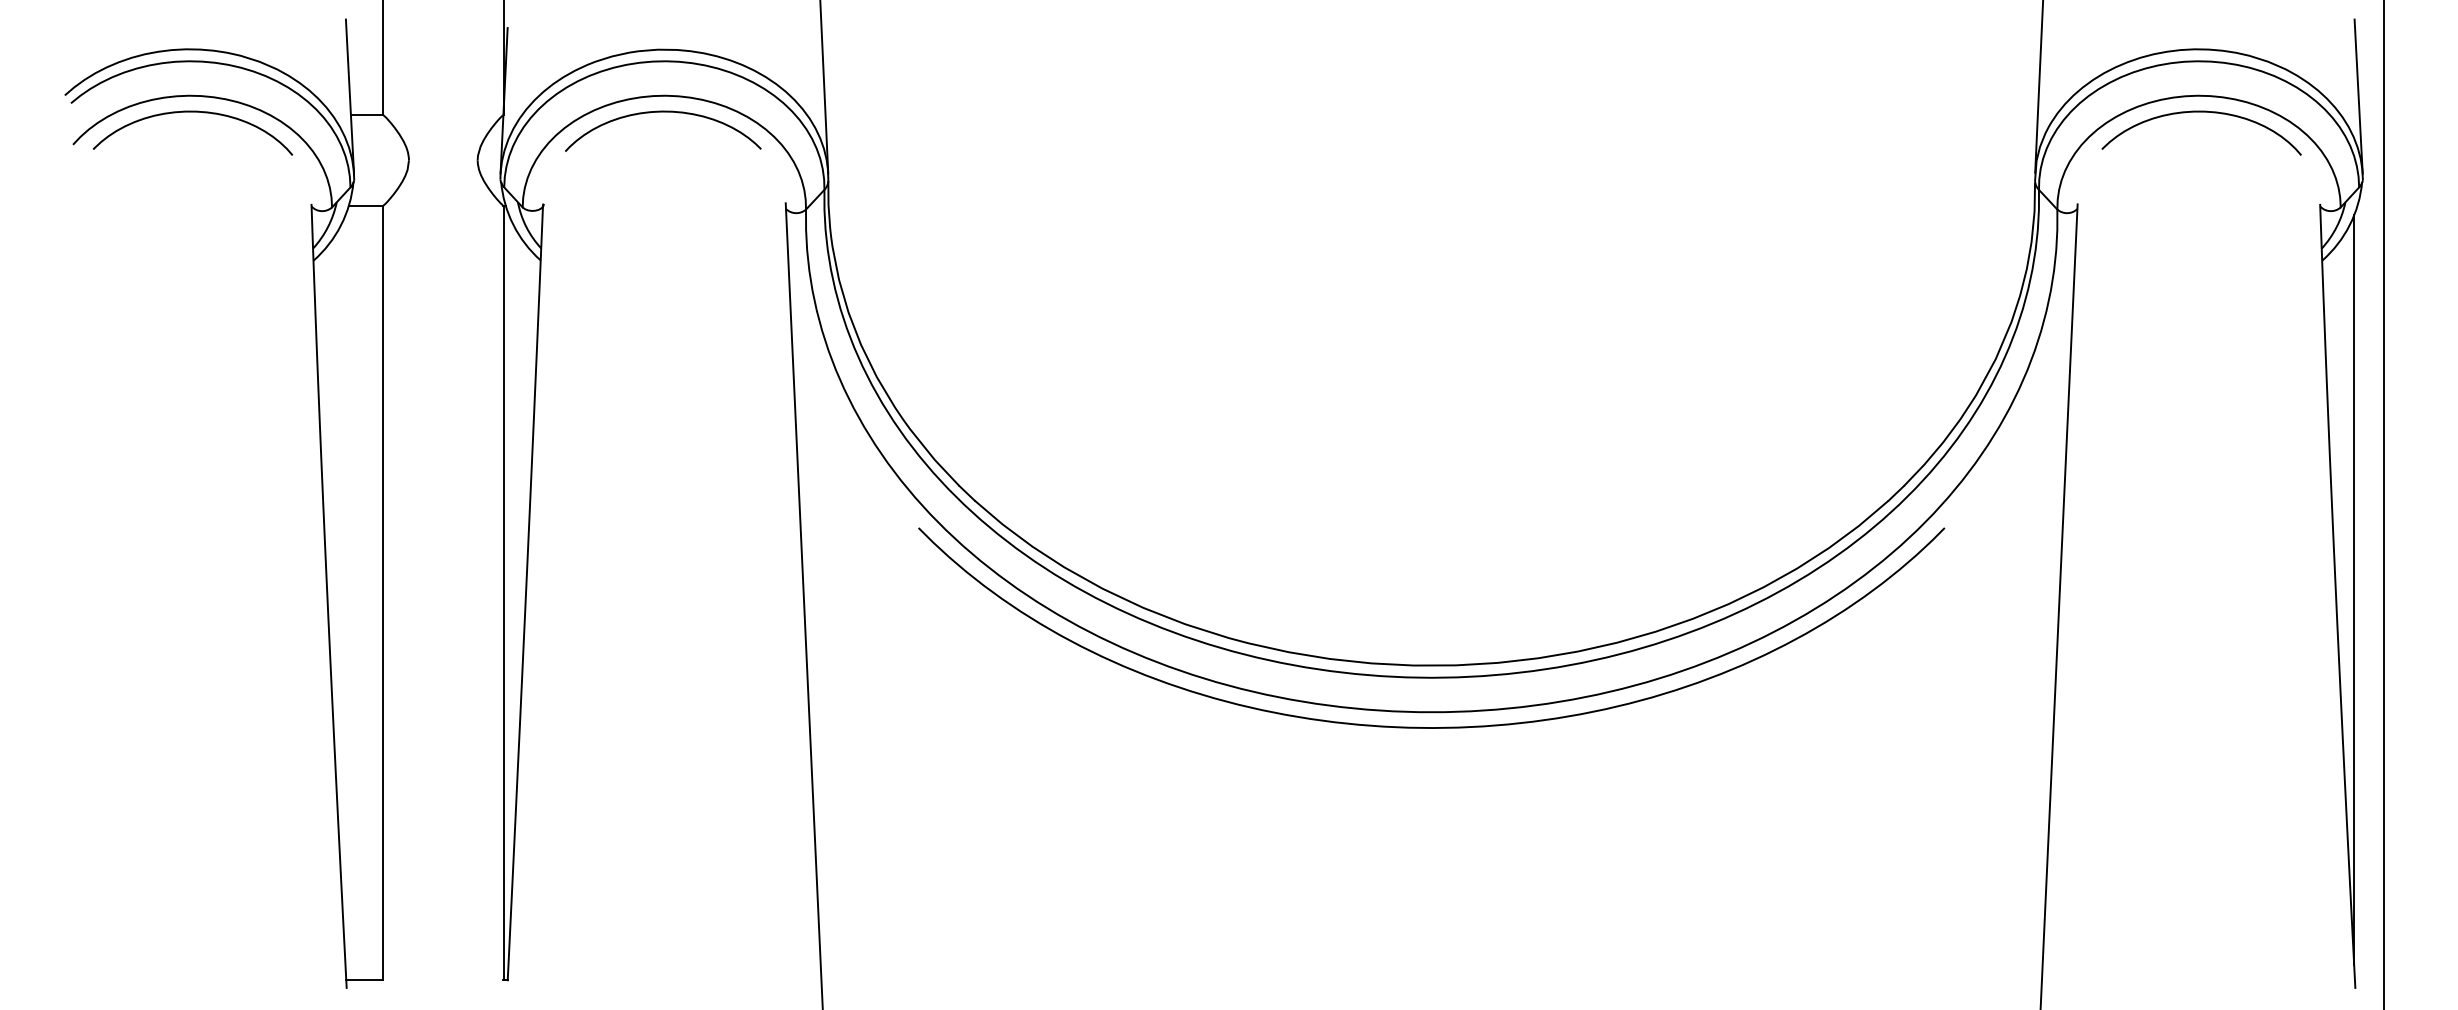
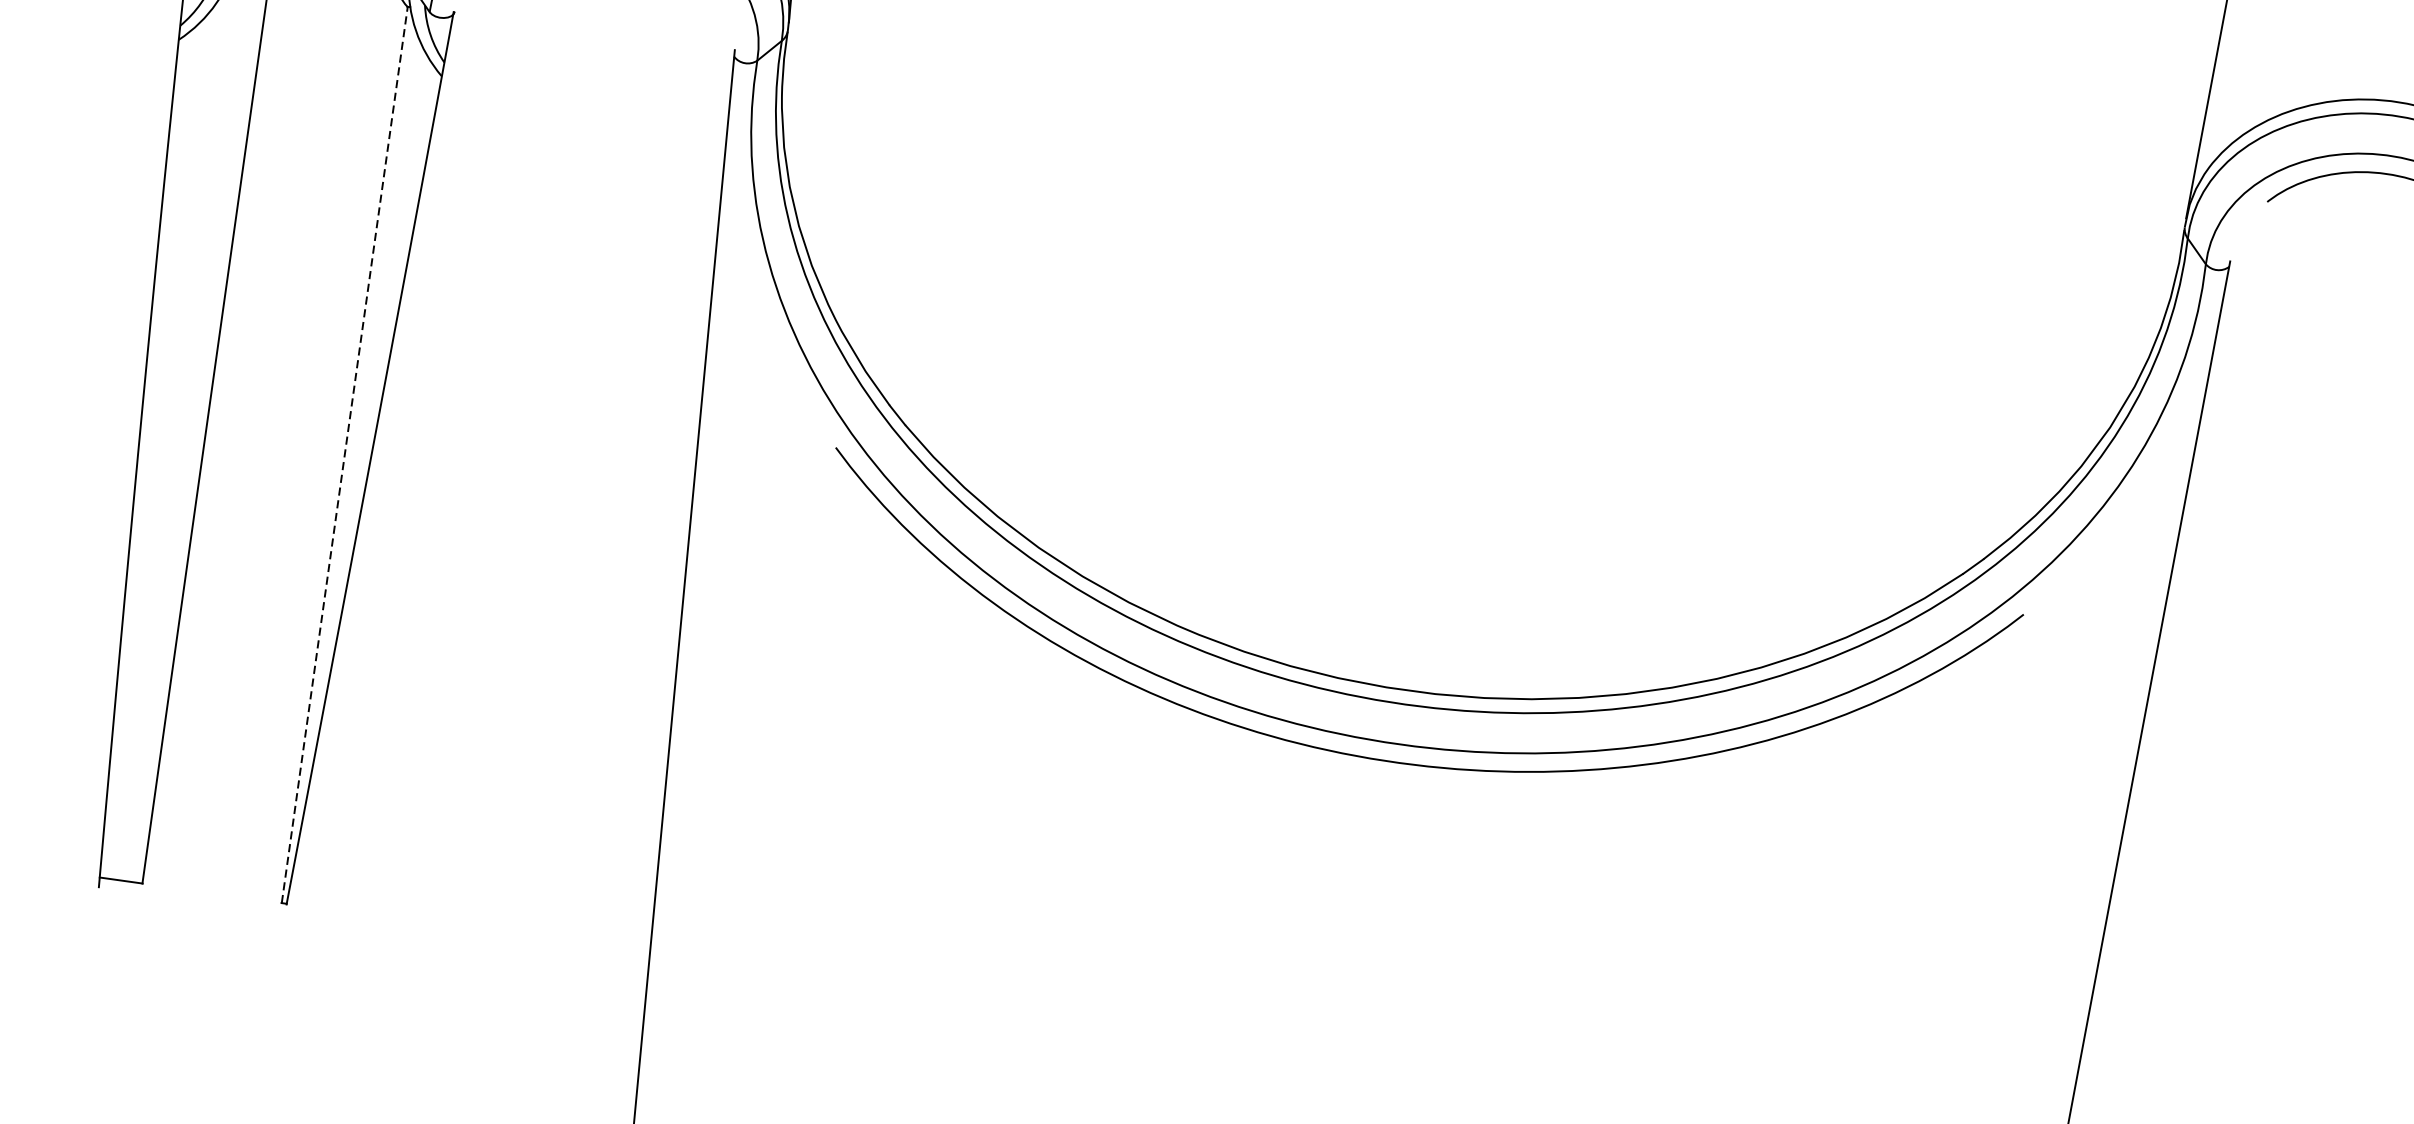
line: (503, 592) -> (344, 454), solid -> dashed

